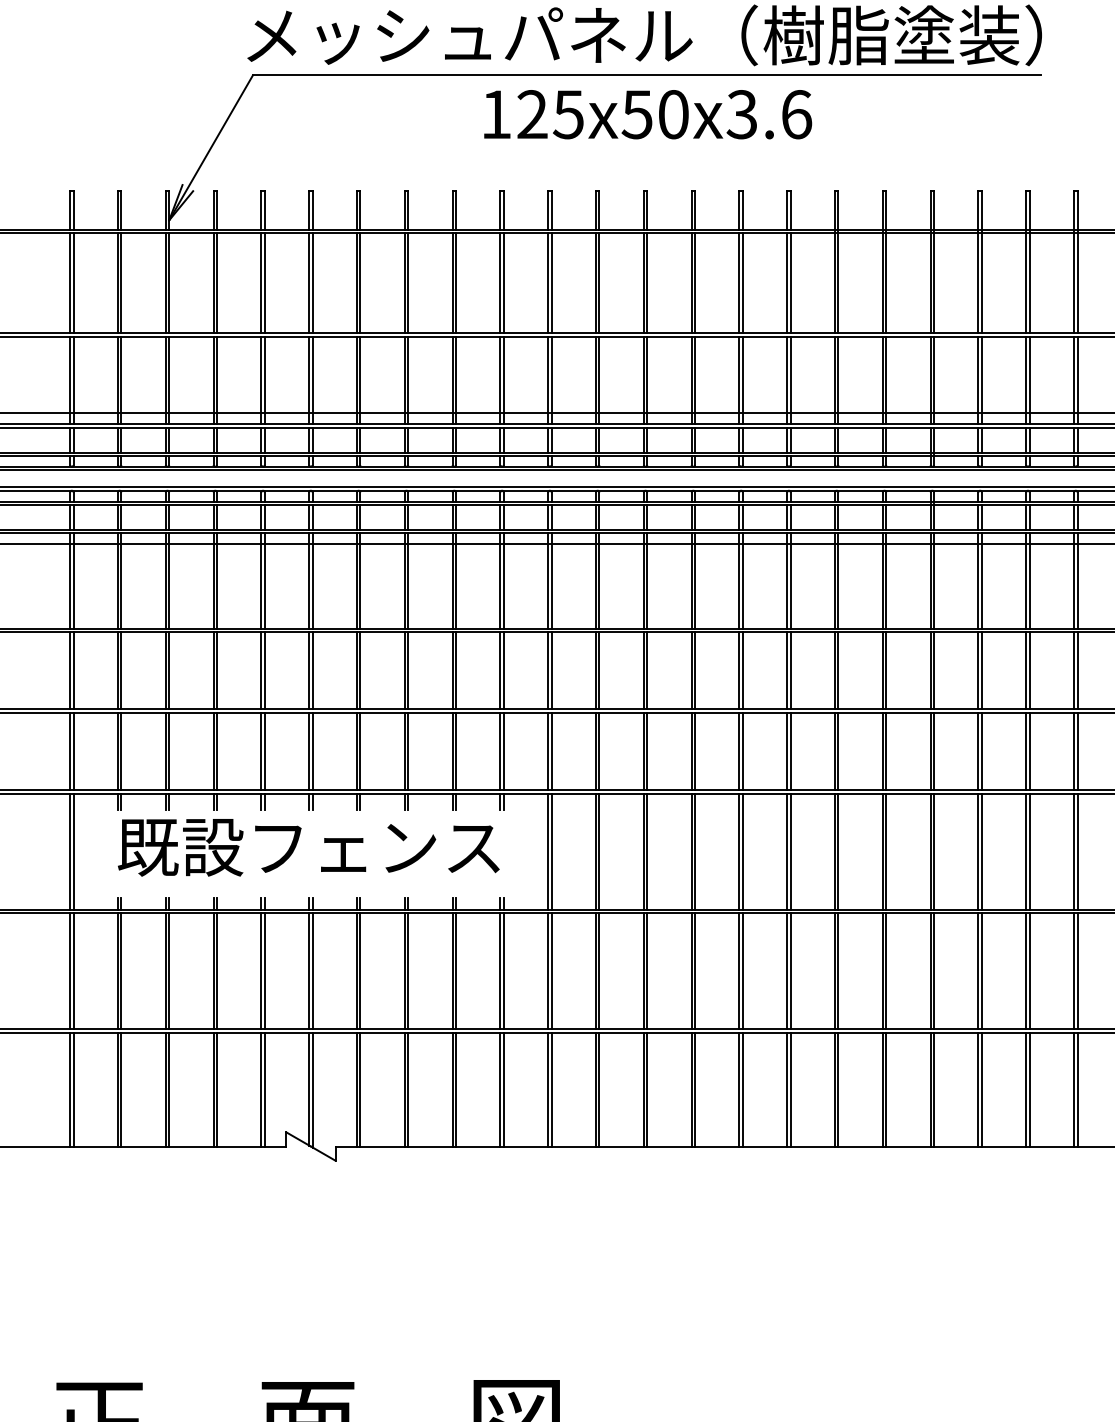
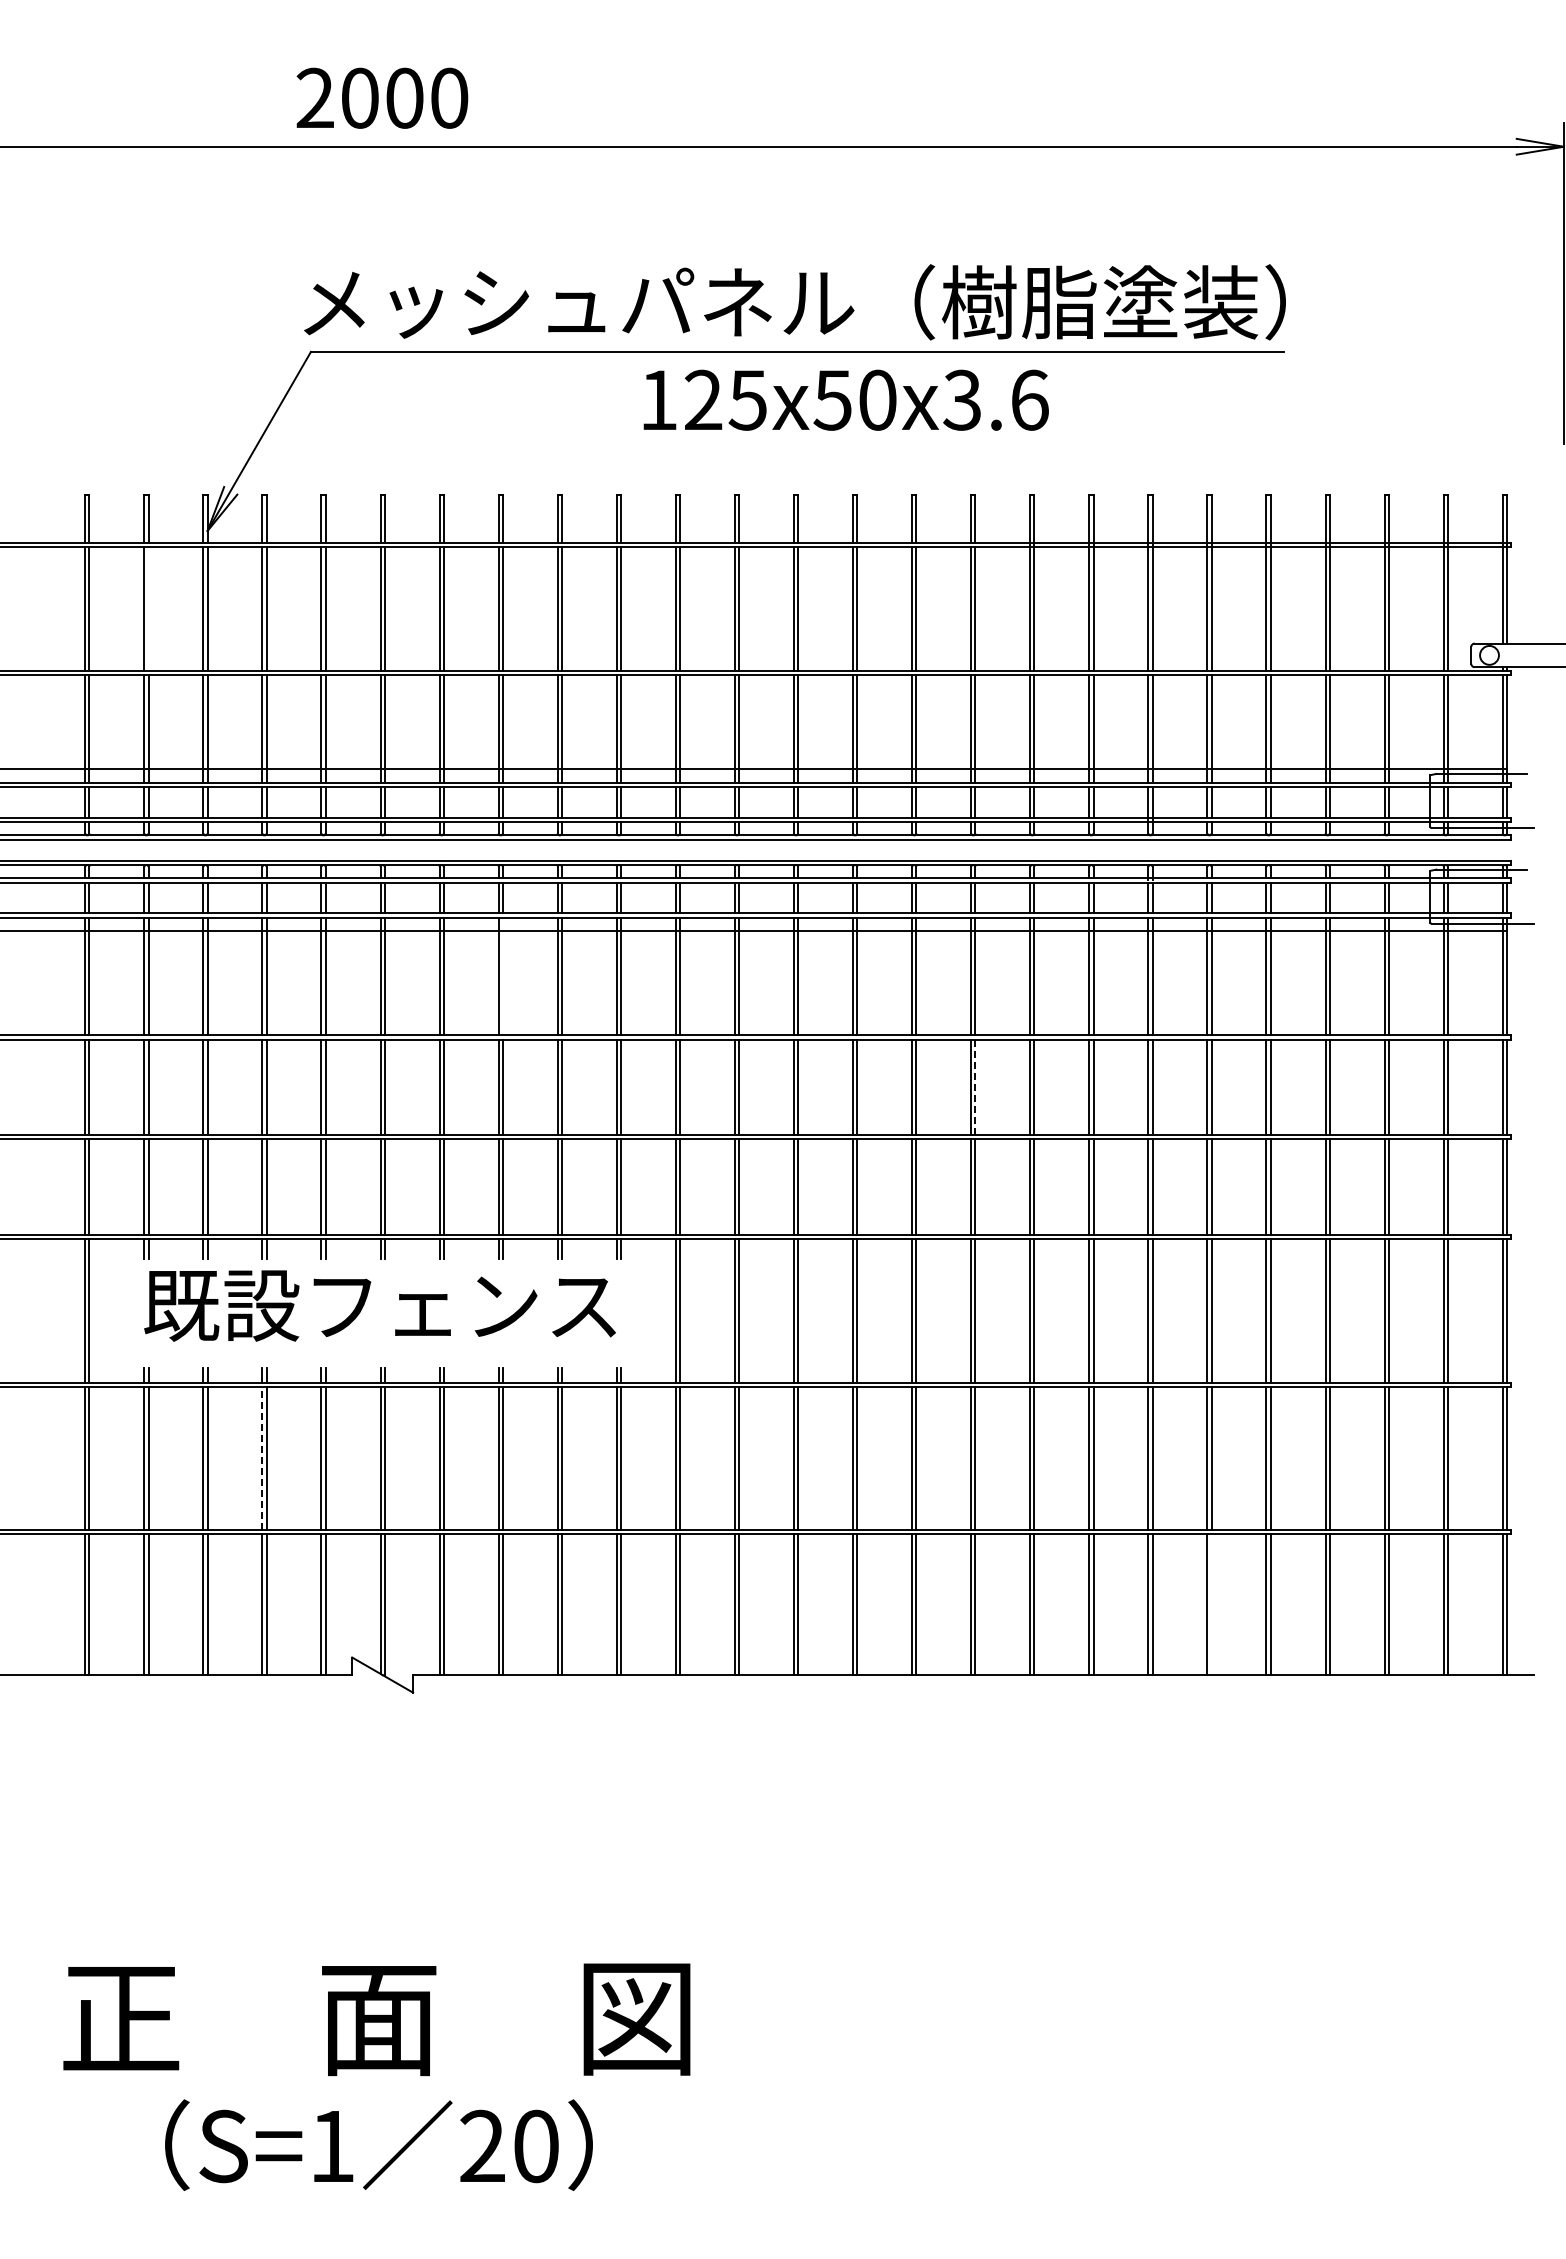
text: (647, 114) -> (845, 399), moved
line: (121, 283) -> (148, 608), removed
line: (407, 581) -> (502, 976), removed
line: (790, 670) -> (975, 1087), solid -> dashed
line: (213, 971) -> (262, 1458), solid -> dashed
line: (981, 1089) -> (1211, 1604), removed

